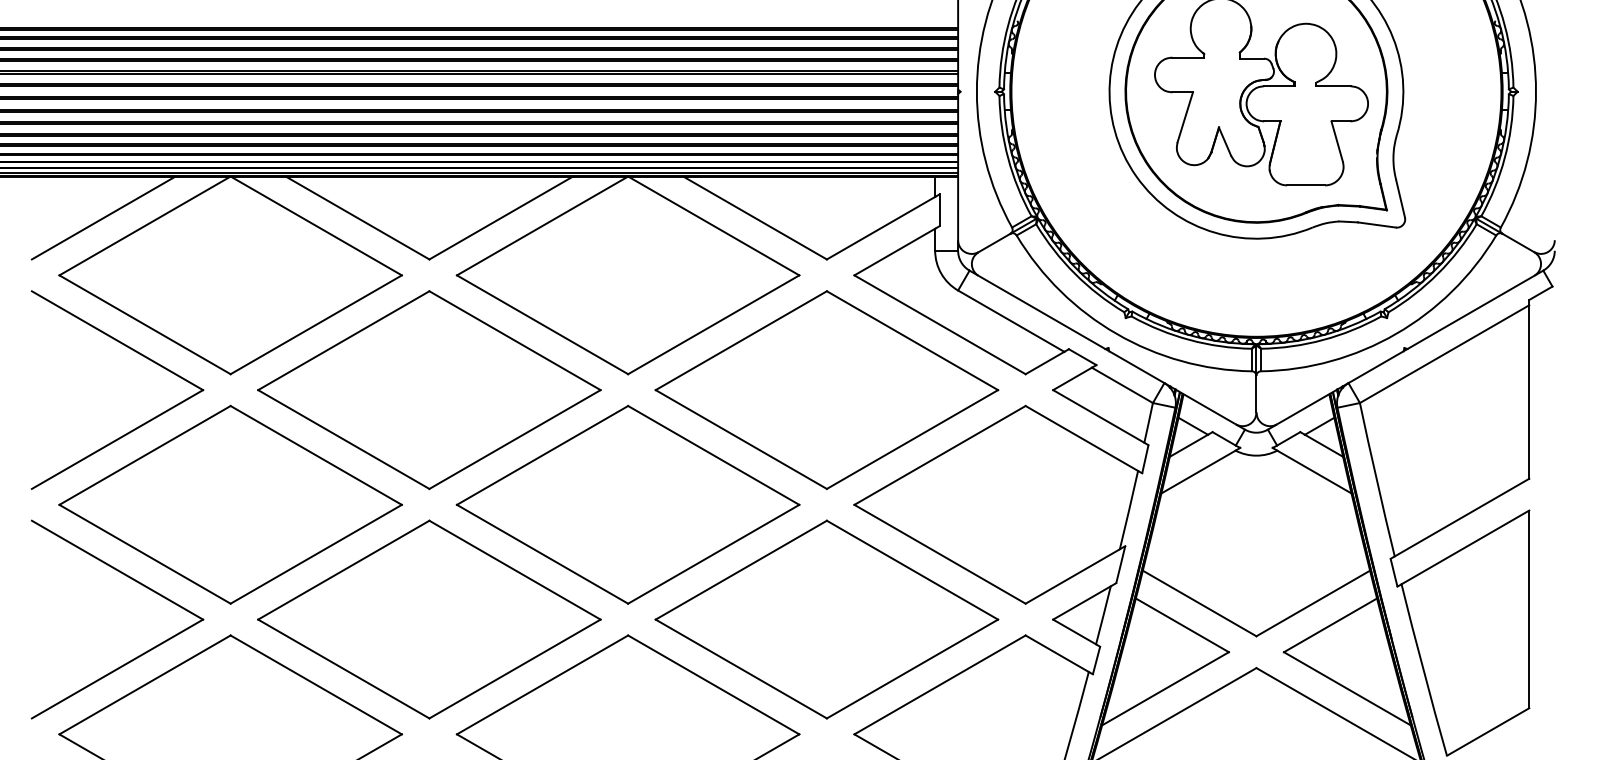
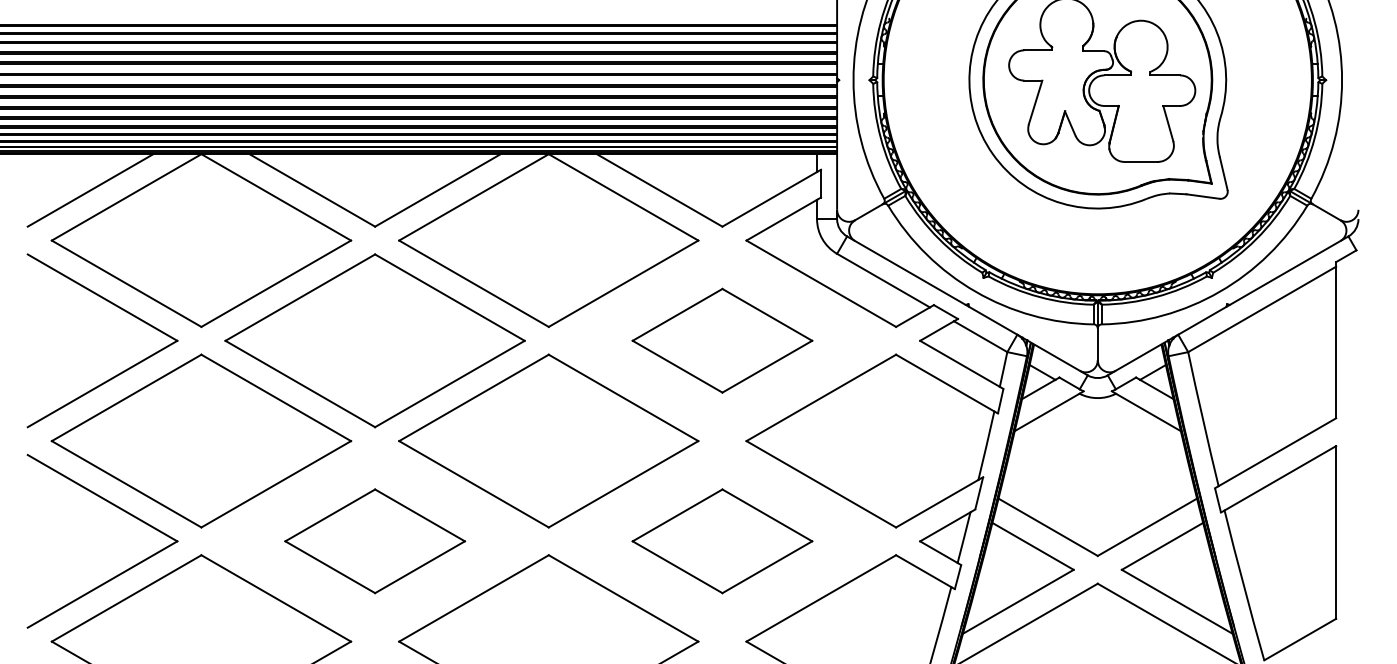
part: (826, 389) -> (722, 340), size x0.6
part: (429, 619) -> (375, 541), size x0.6
part: (826, 619) -> (722, 541), size x0.6

